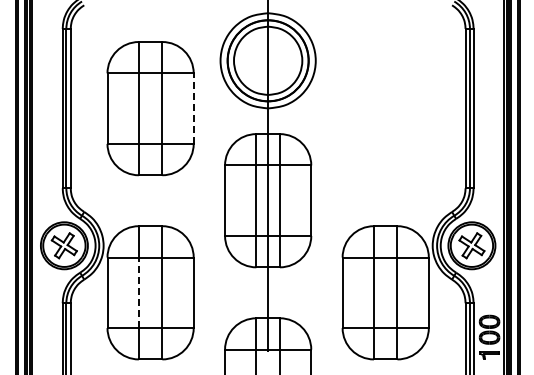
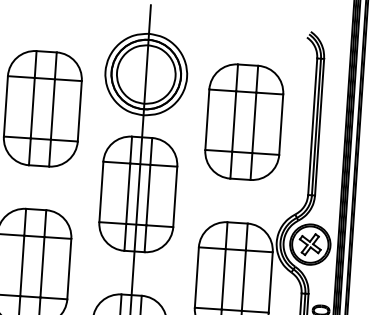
line: (193, 108) -> (79, 111), dashed -> solid
part: (385, 108) -> (244, 122), added
line: (138, 292) -> (22, 265), dashed -> solid

